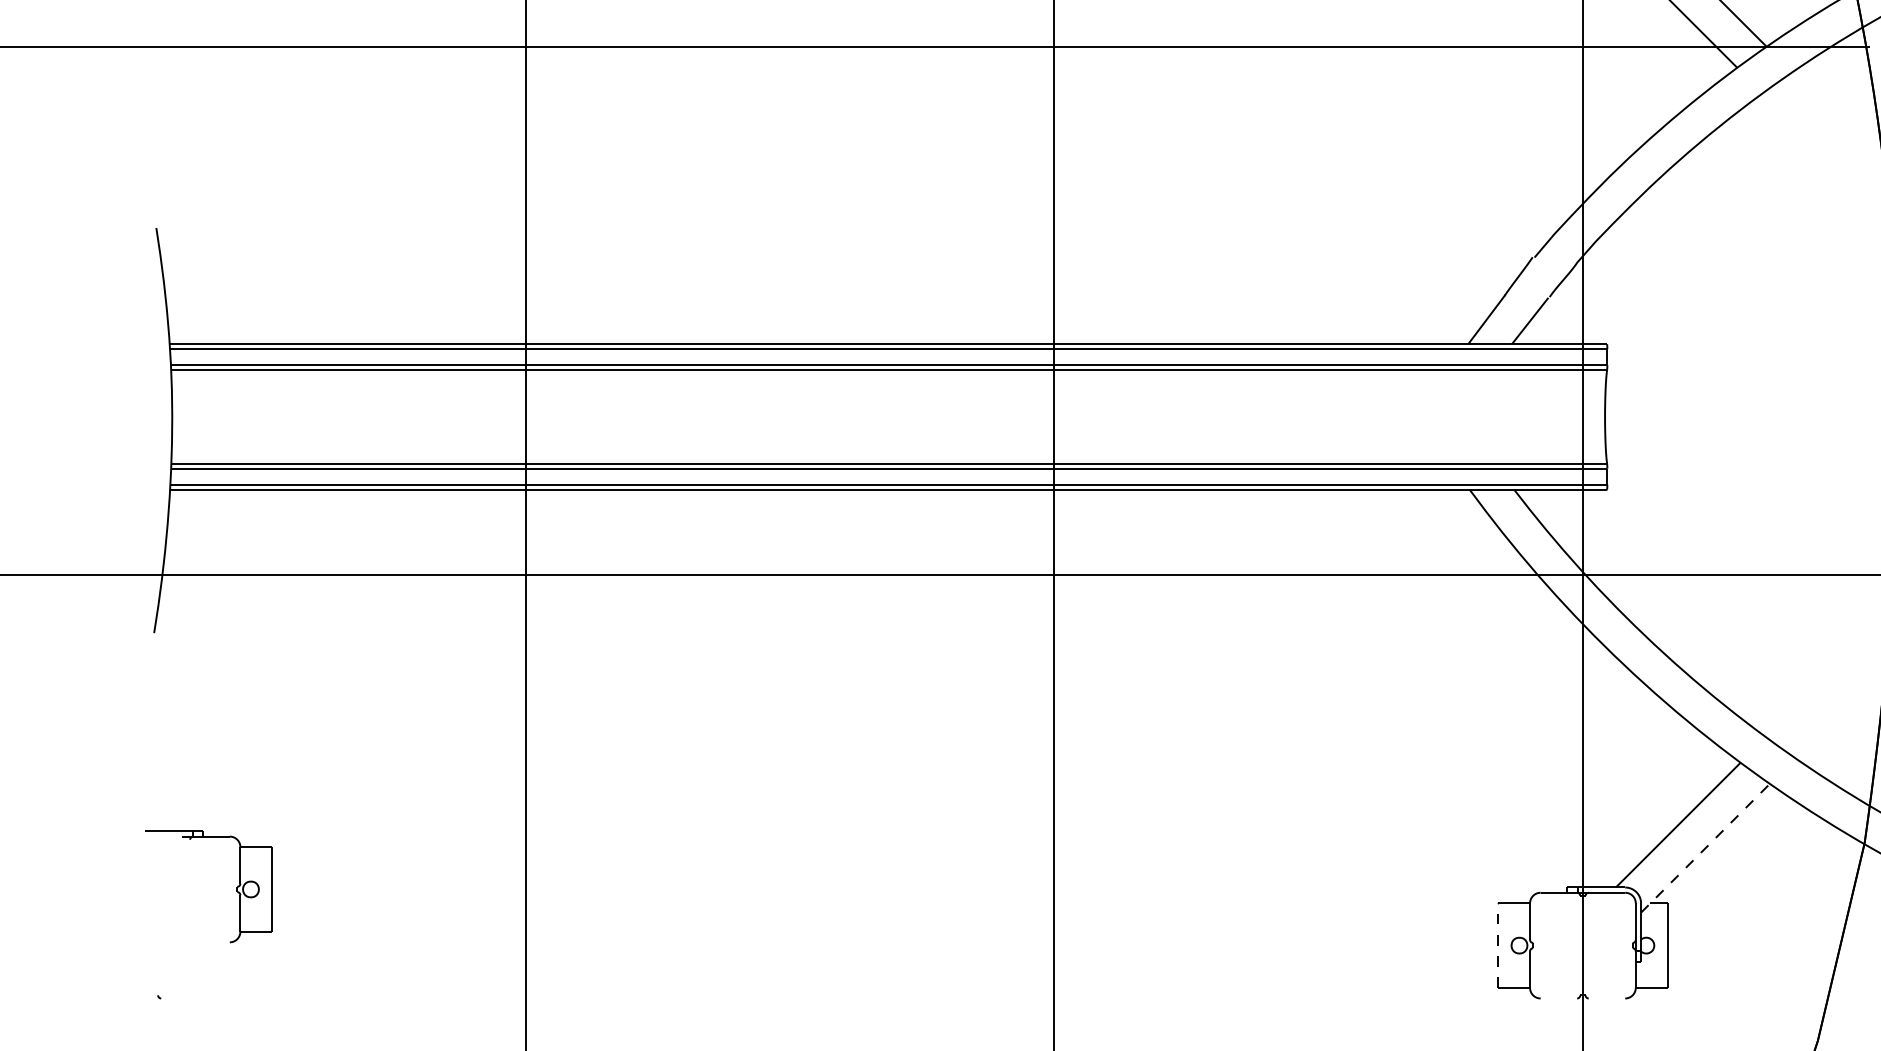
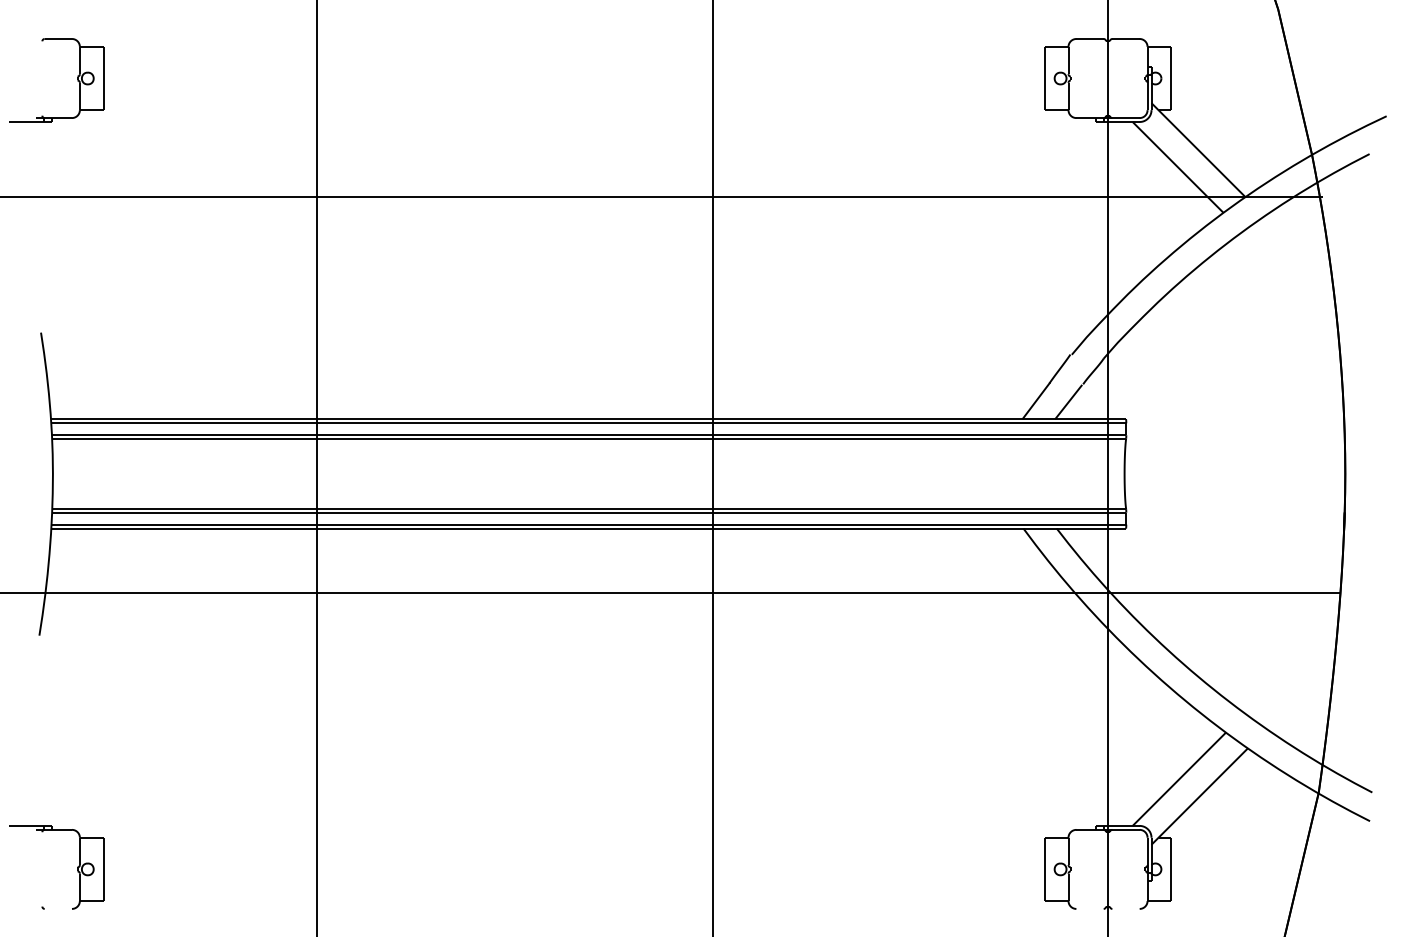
line: (1706, 848) -> (1200, 796), dashed -> solid
part: (237, 886) -> (77, 867), moved
line: (1497, 945) -> (1044, 869), dashed -> solid

